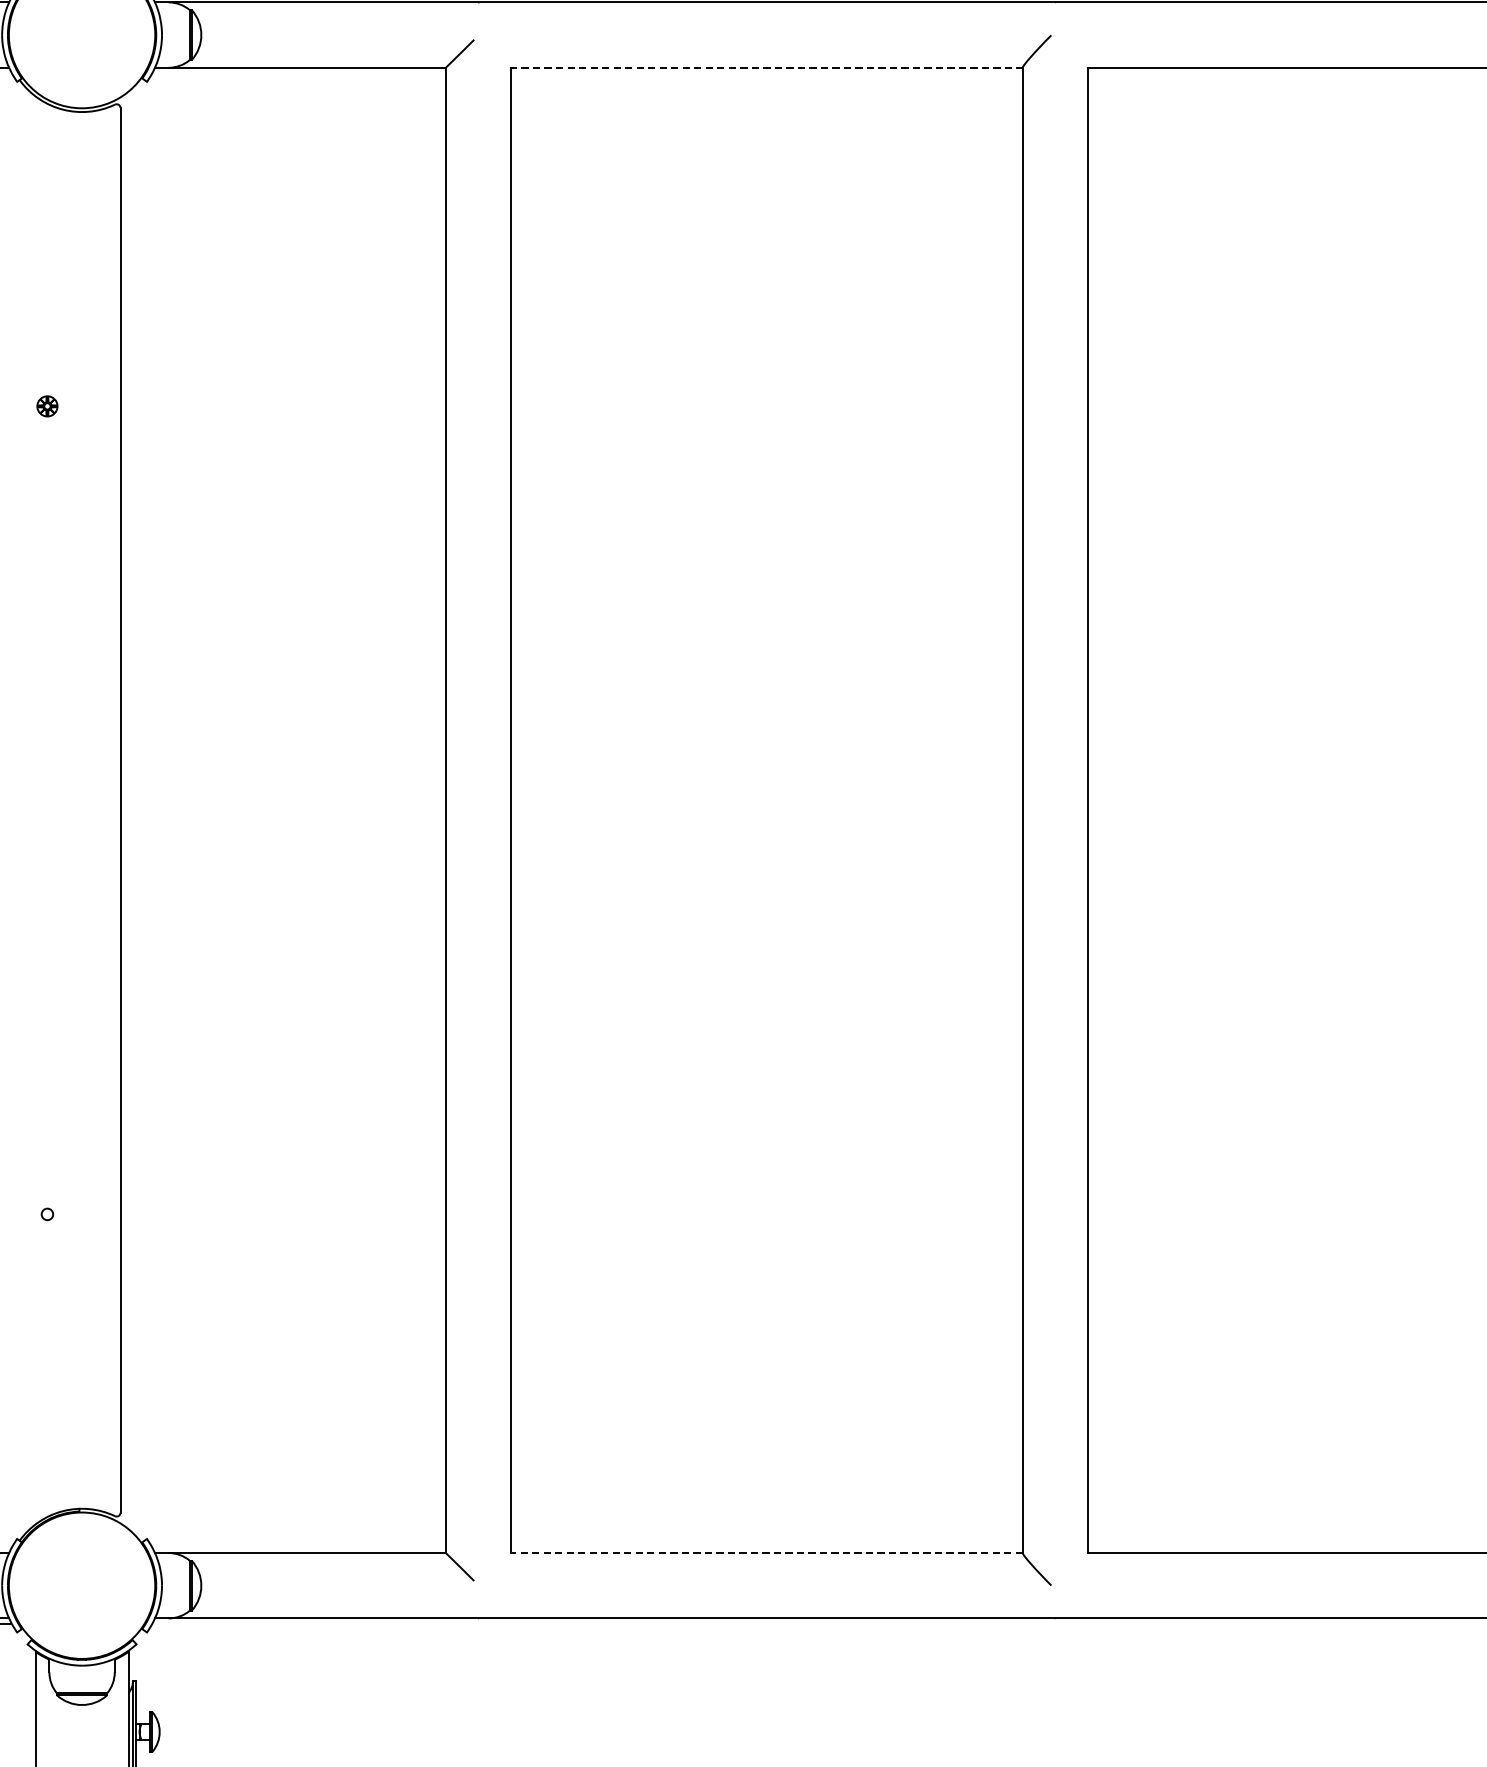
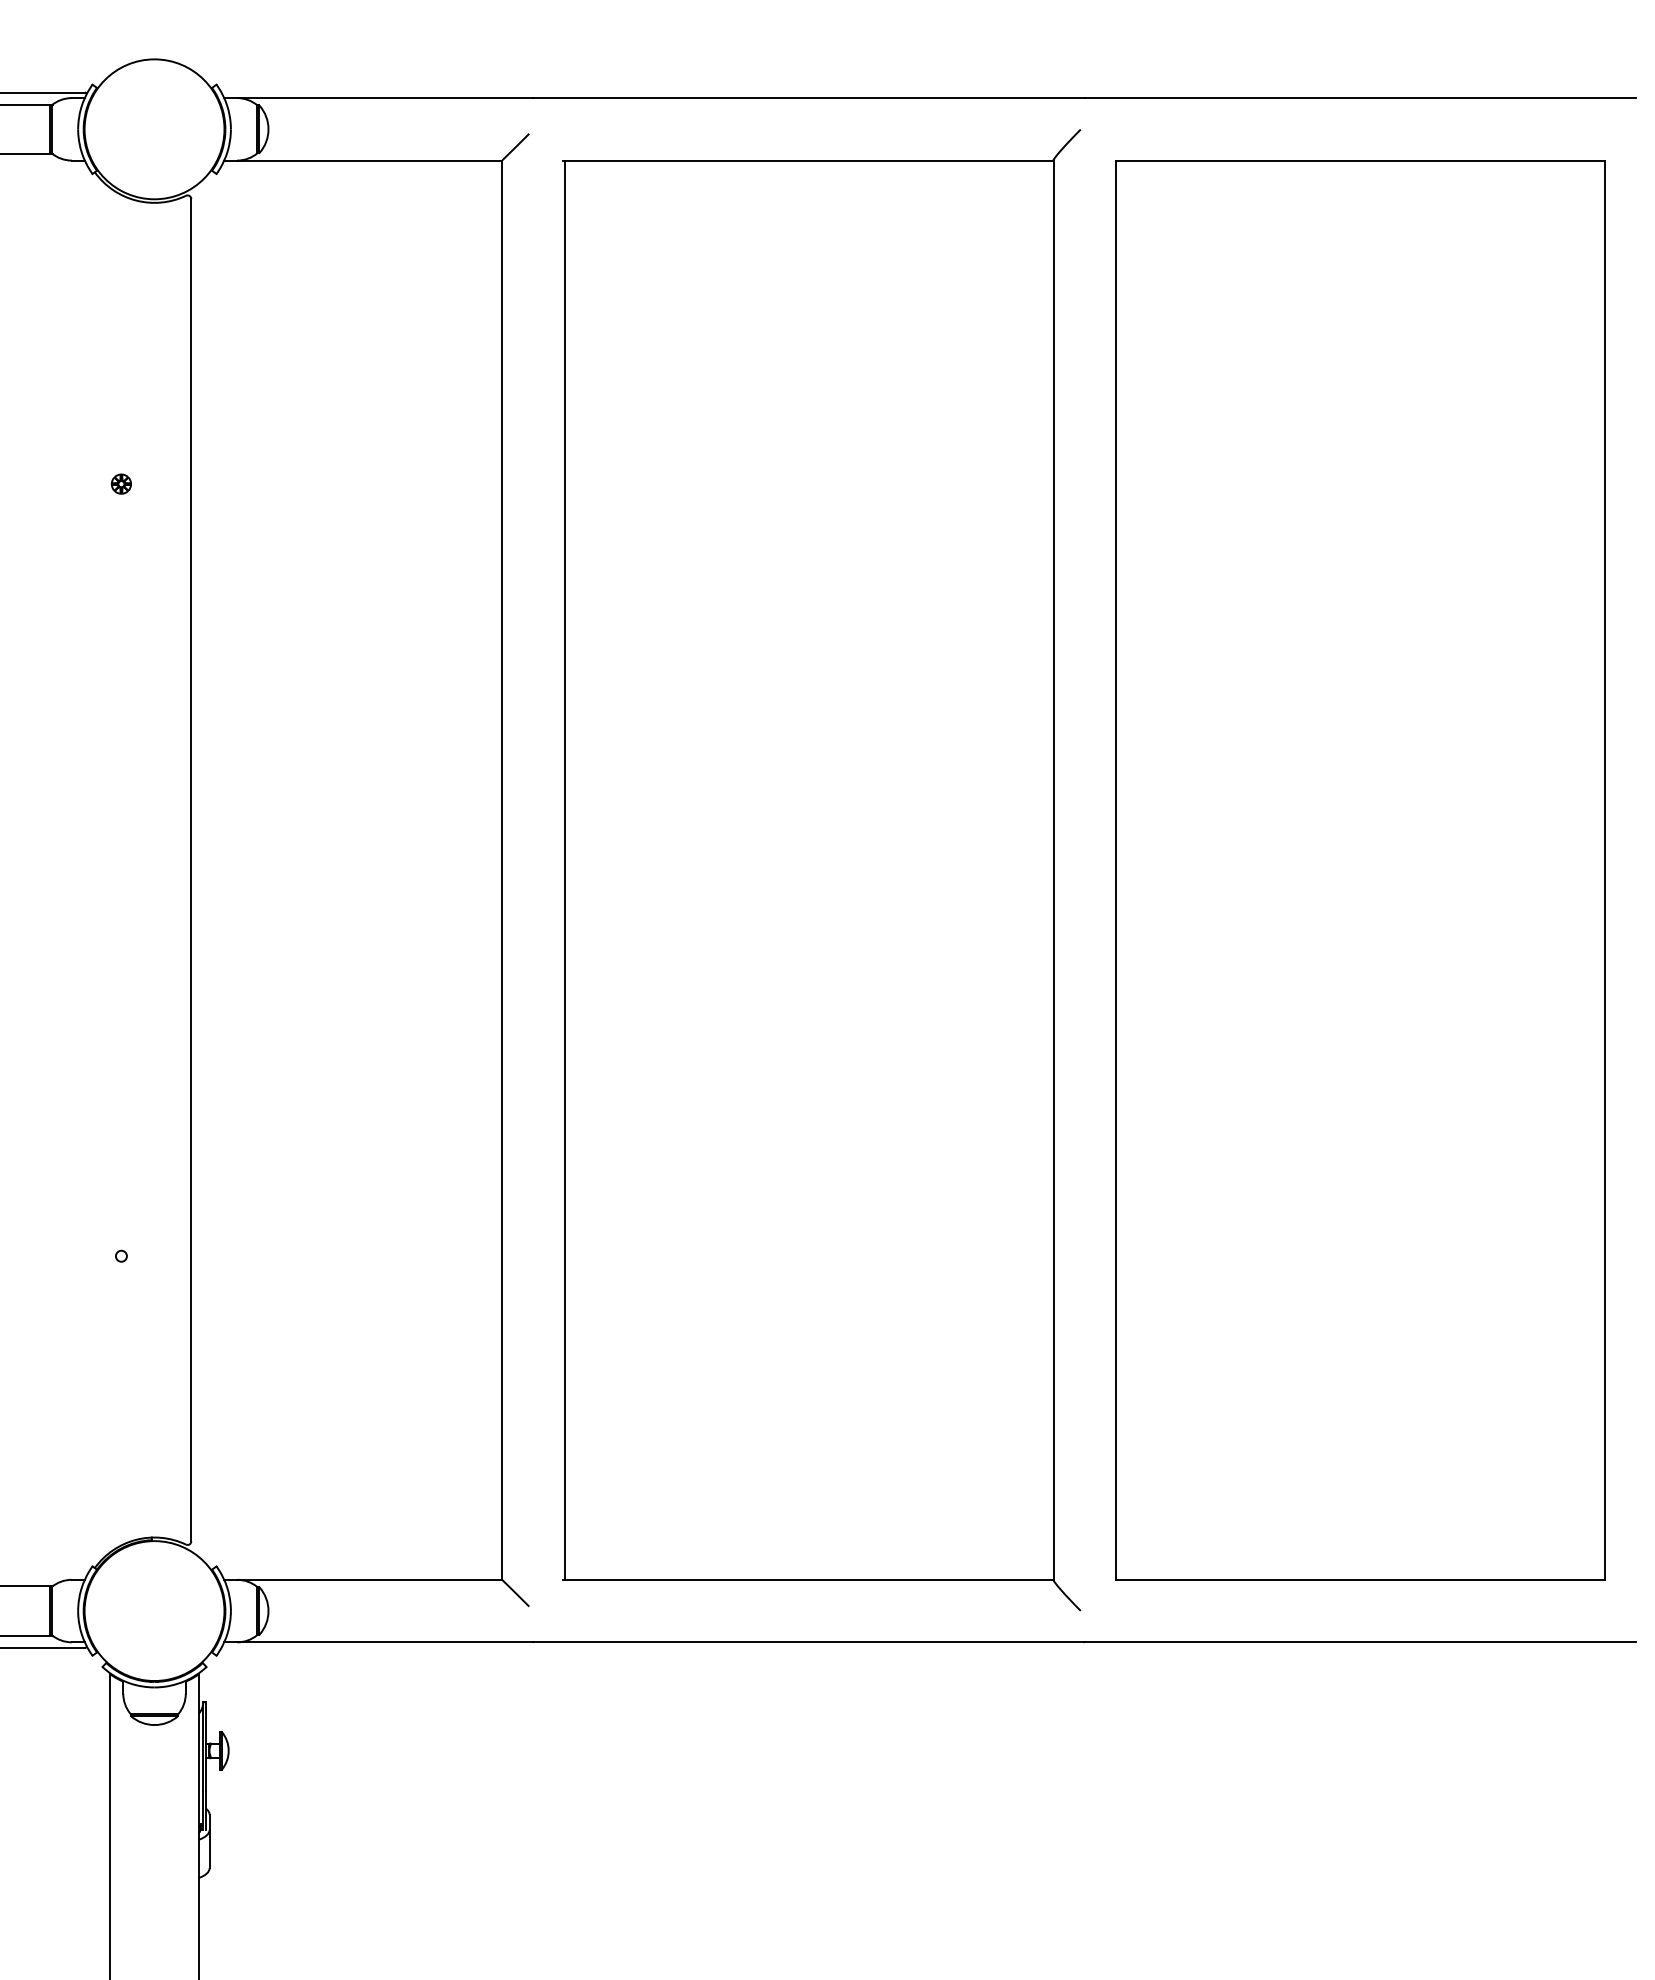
line: (766, 67) -> (808, 160), dashed -> solid
line: (765, 1552) -> (807, 1579), dashed -> solid

